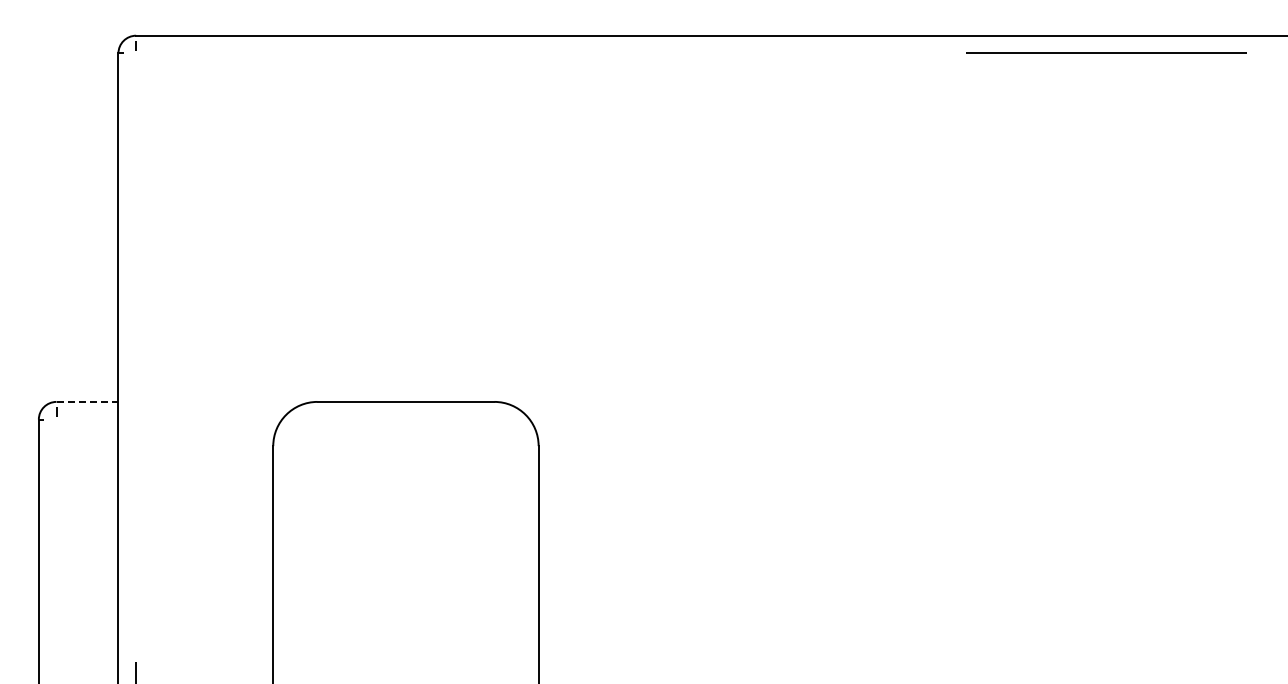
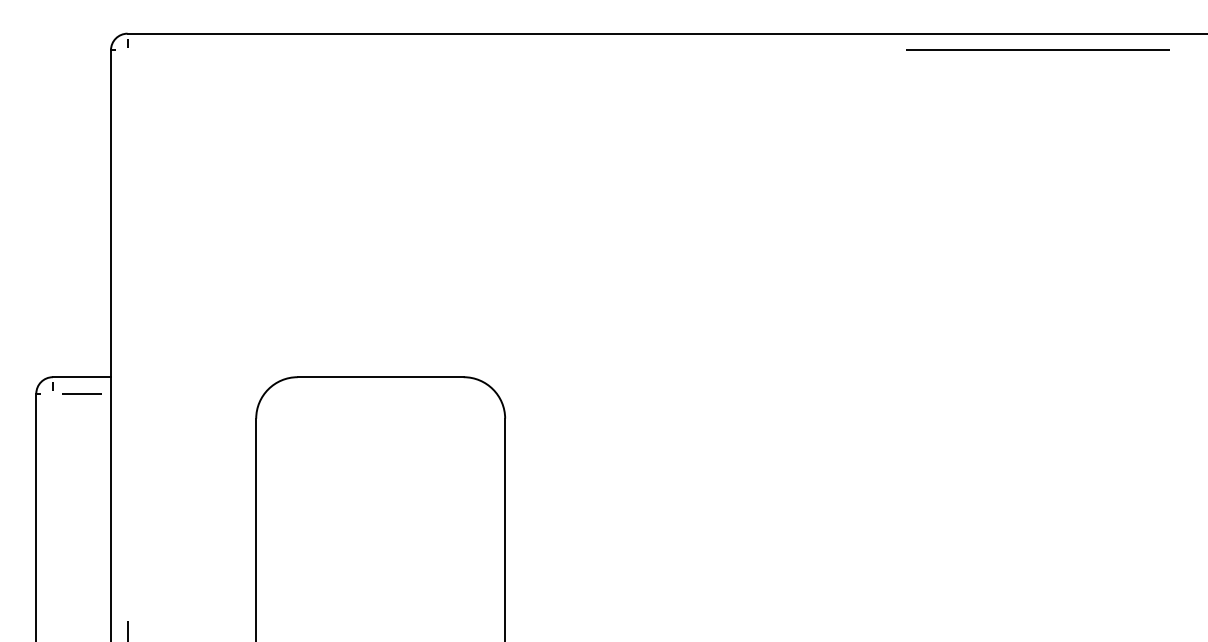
line: (87, 401) -> (81, 376), dashed -> solid
line: (87, 419) -> (81, 393), added

